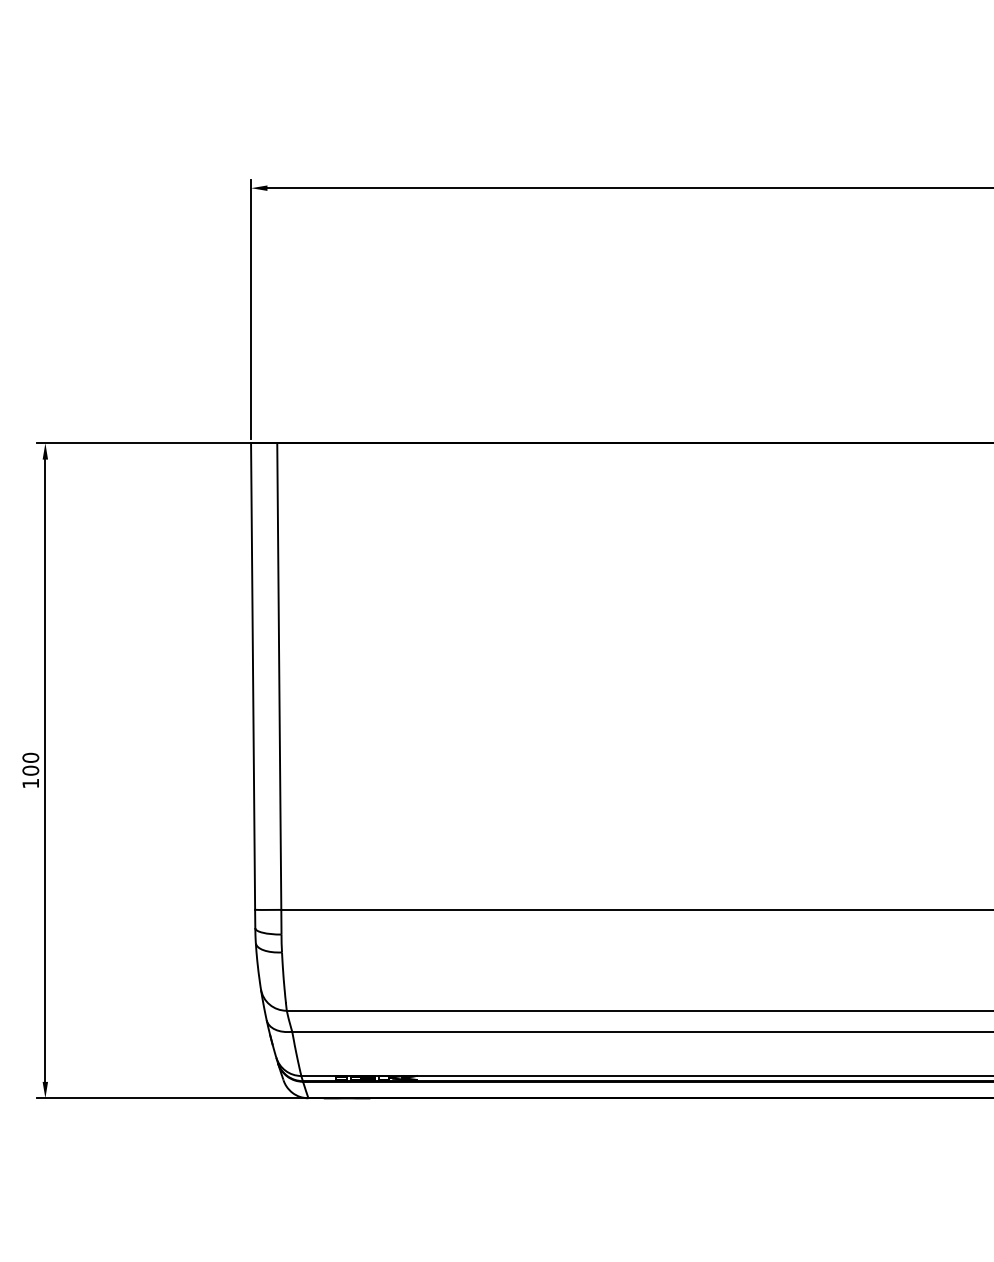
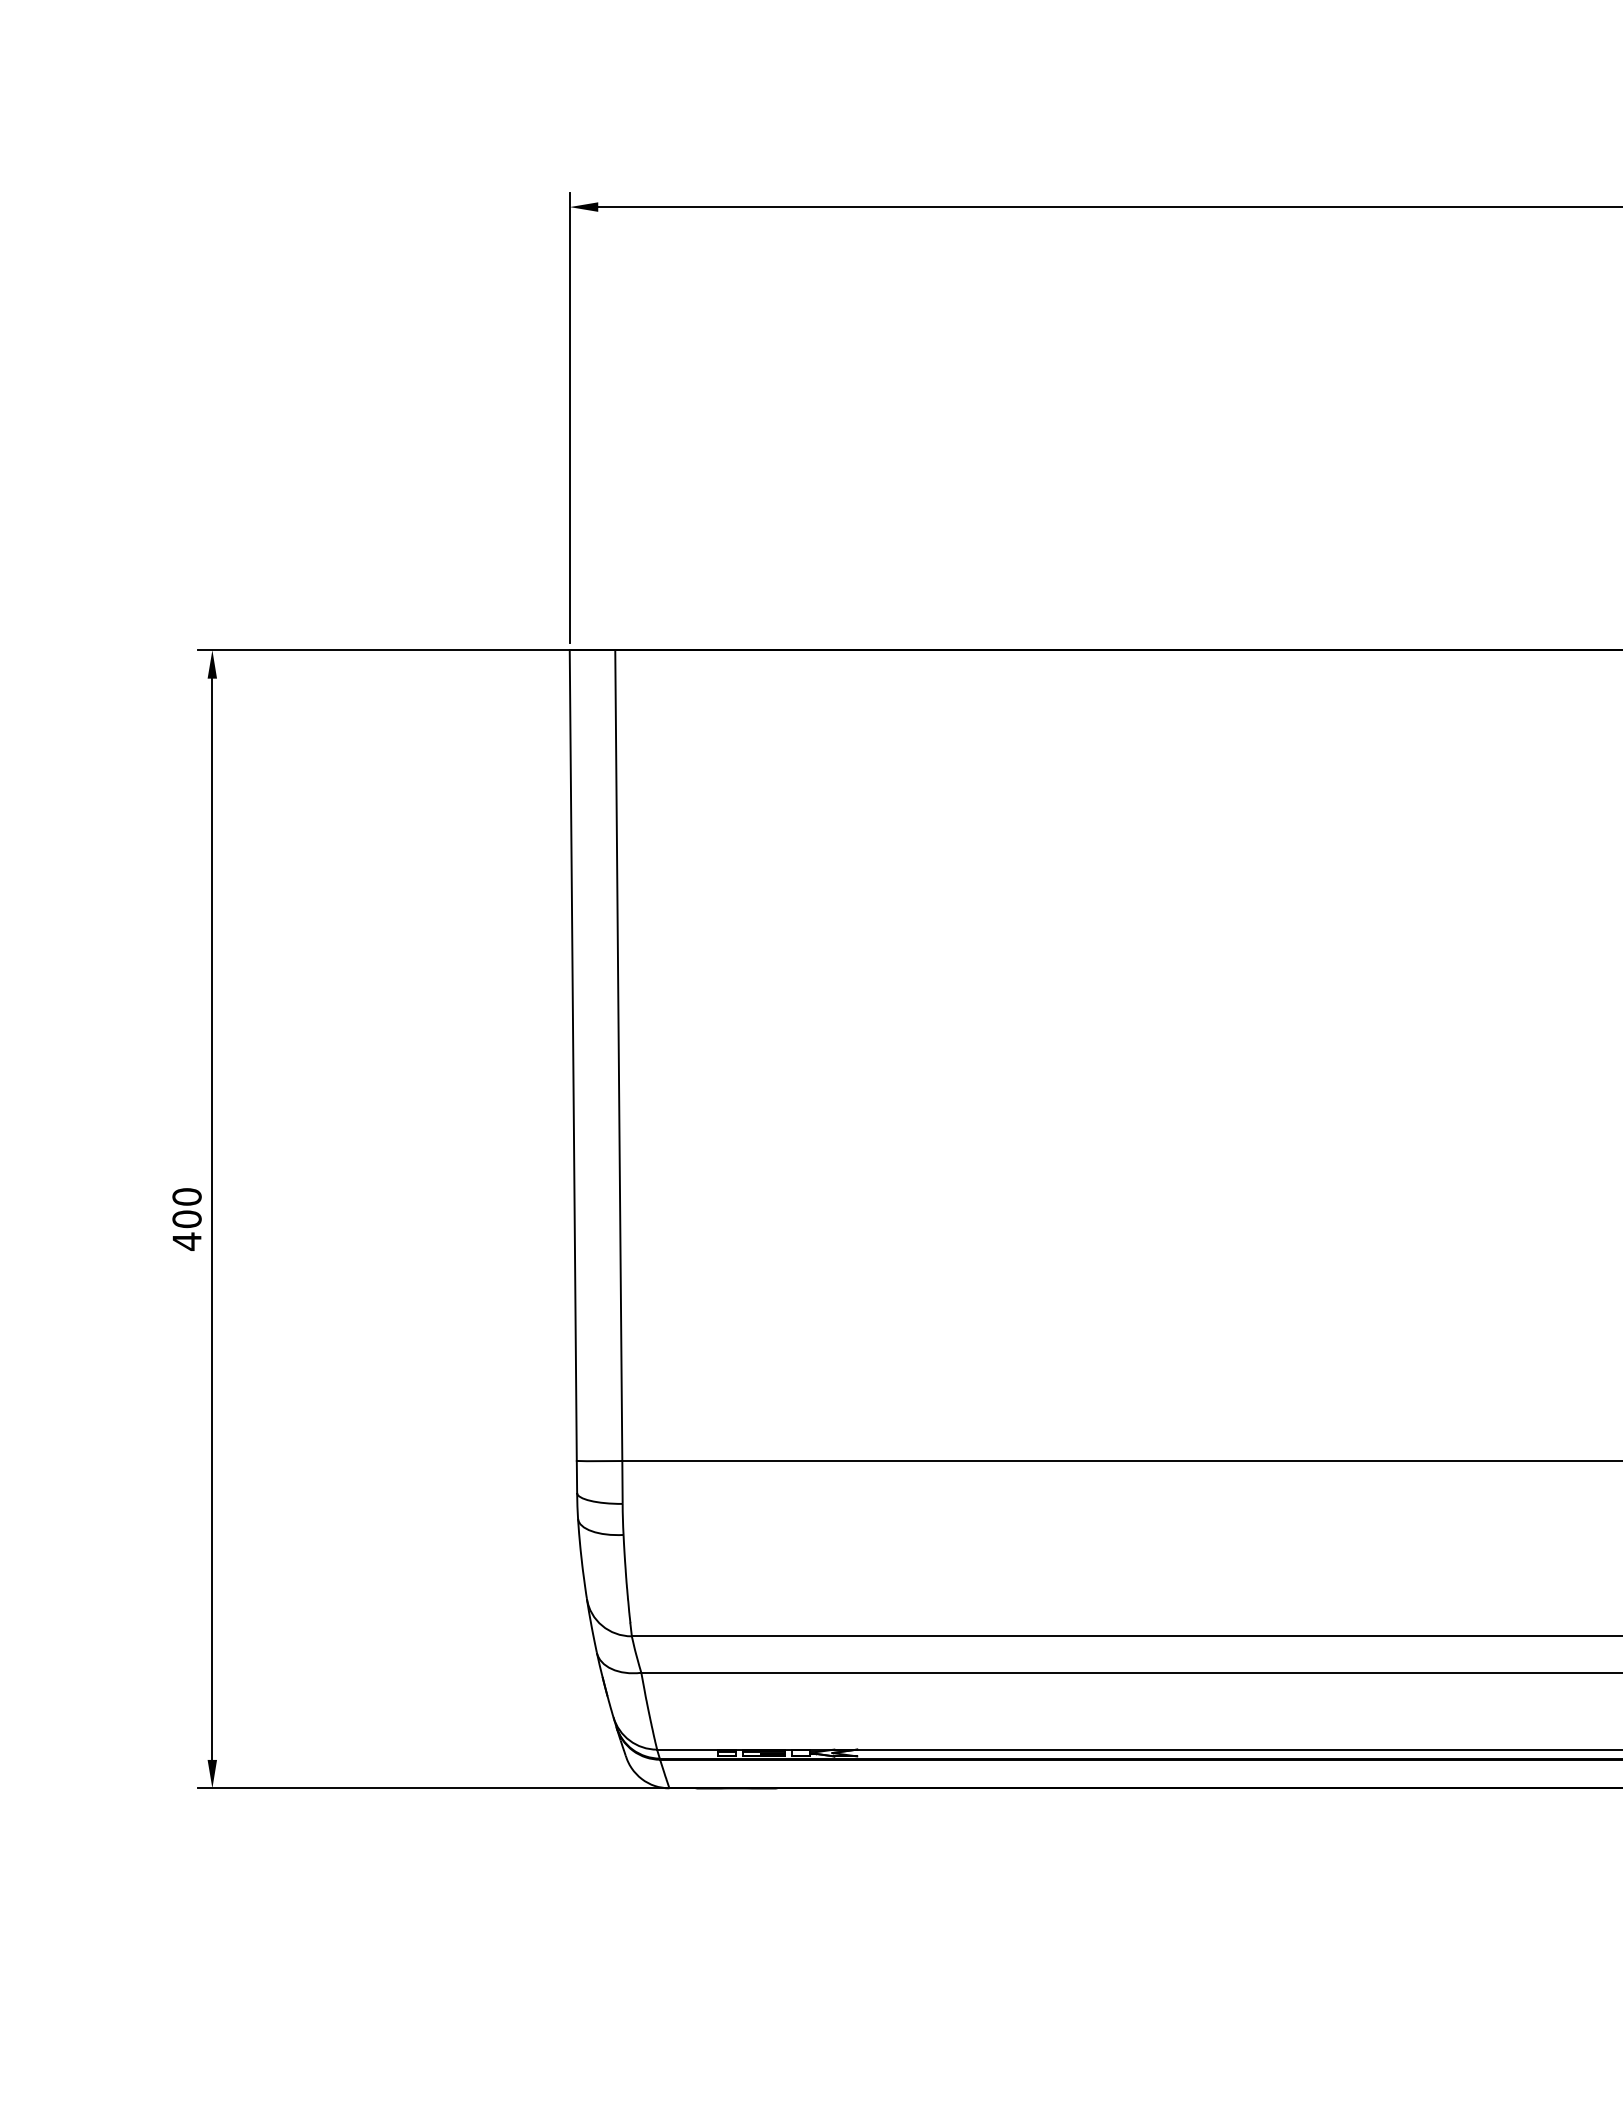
text: (30, 783) -> (186, 1241), 100 -> 400

